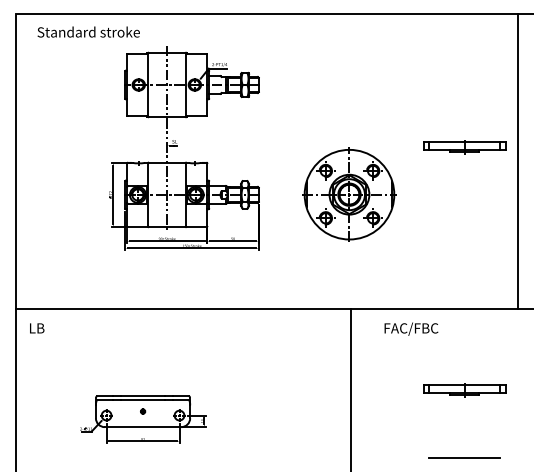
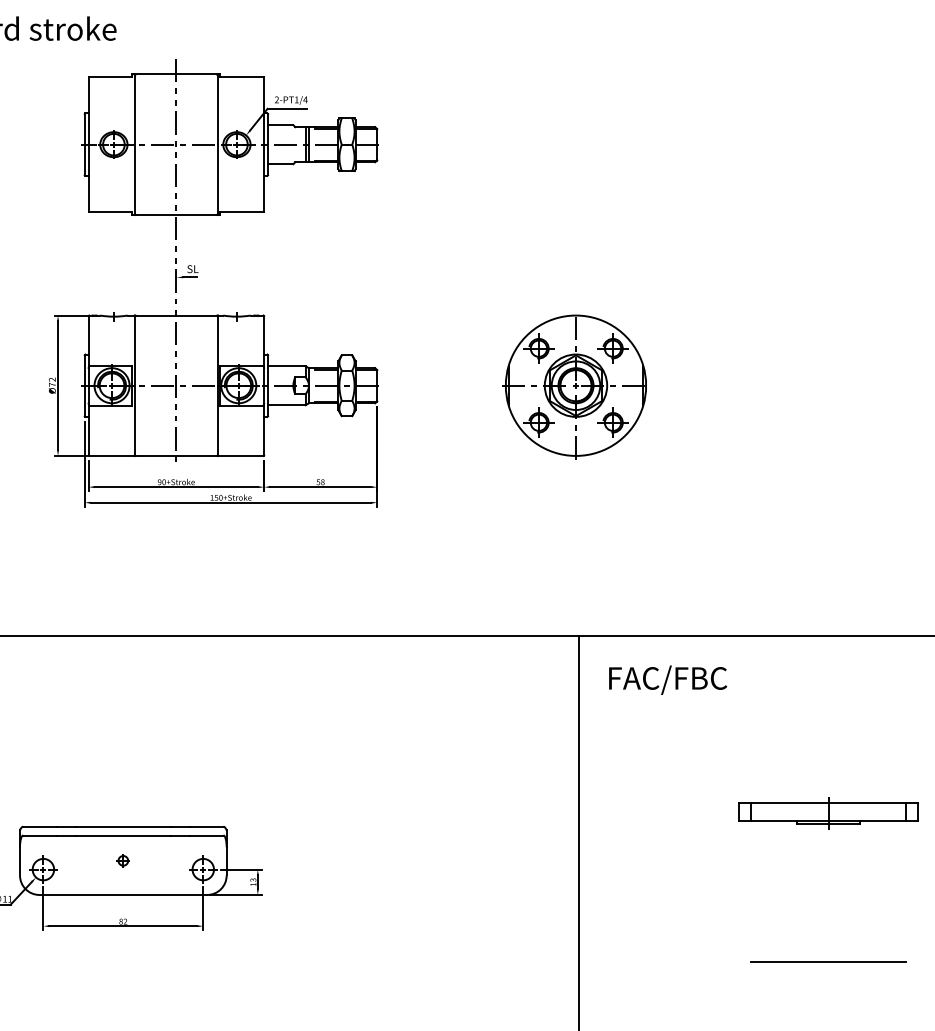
part: (464, 147) -> (828, 281), removed
part: (349, 195) -> (576, 387), size x0.71
text: (411, 328) -> (668, 678), moved

